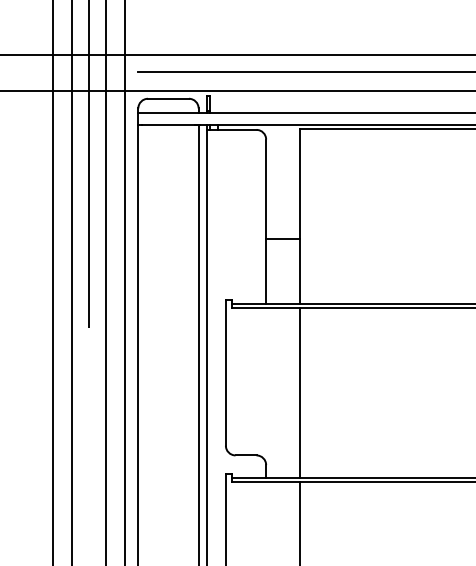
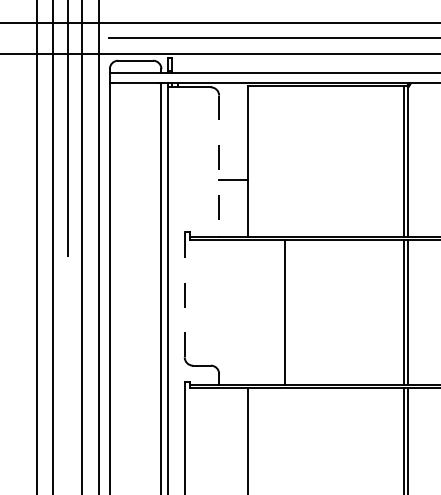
line: (266, 222) -> (219, 166), solid -> dashed
line: (225, 372) -> (184, 294), solid -> dashed
line: (300, 393) -> (285, 312), moved

